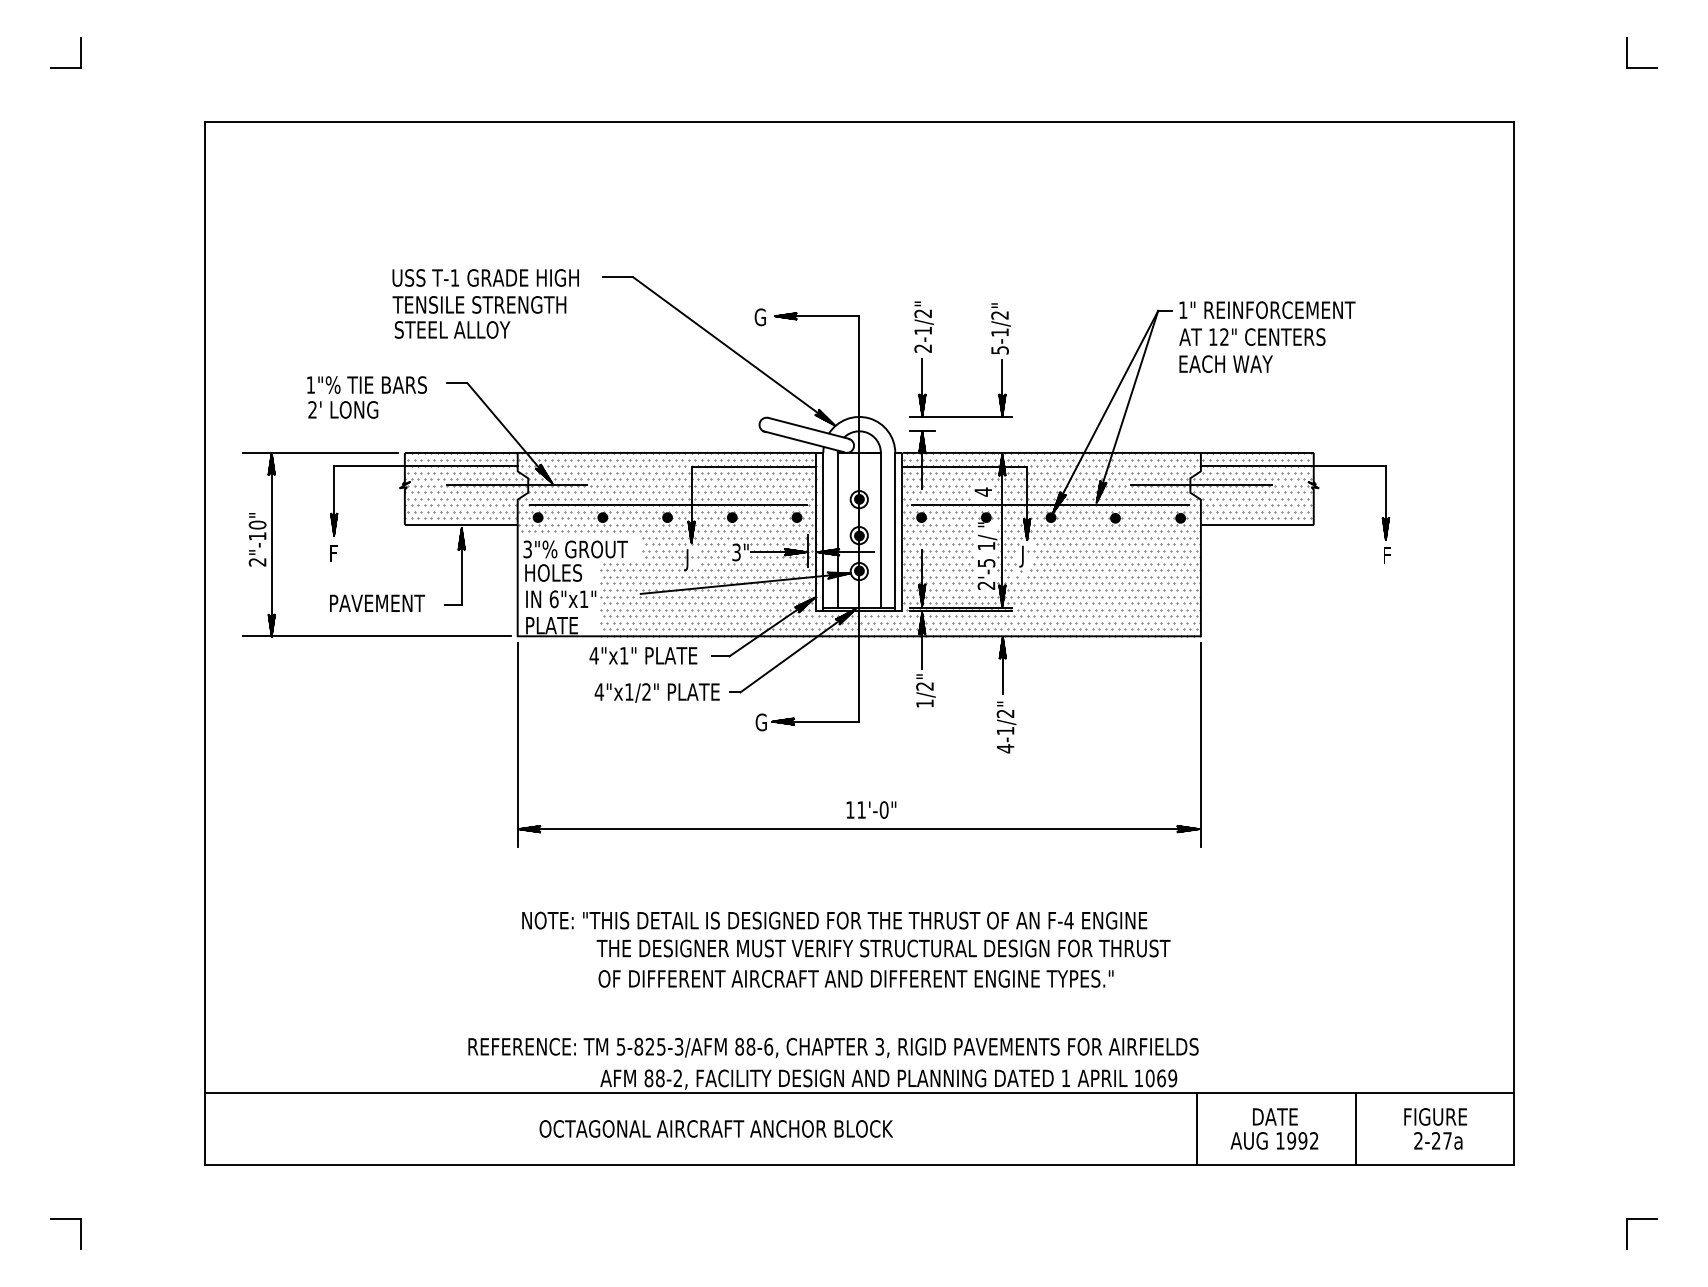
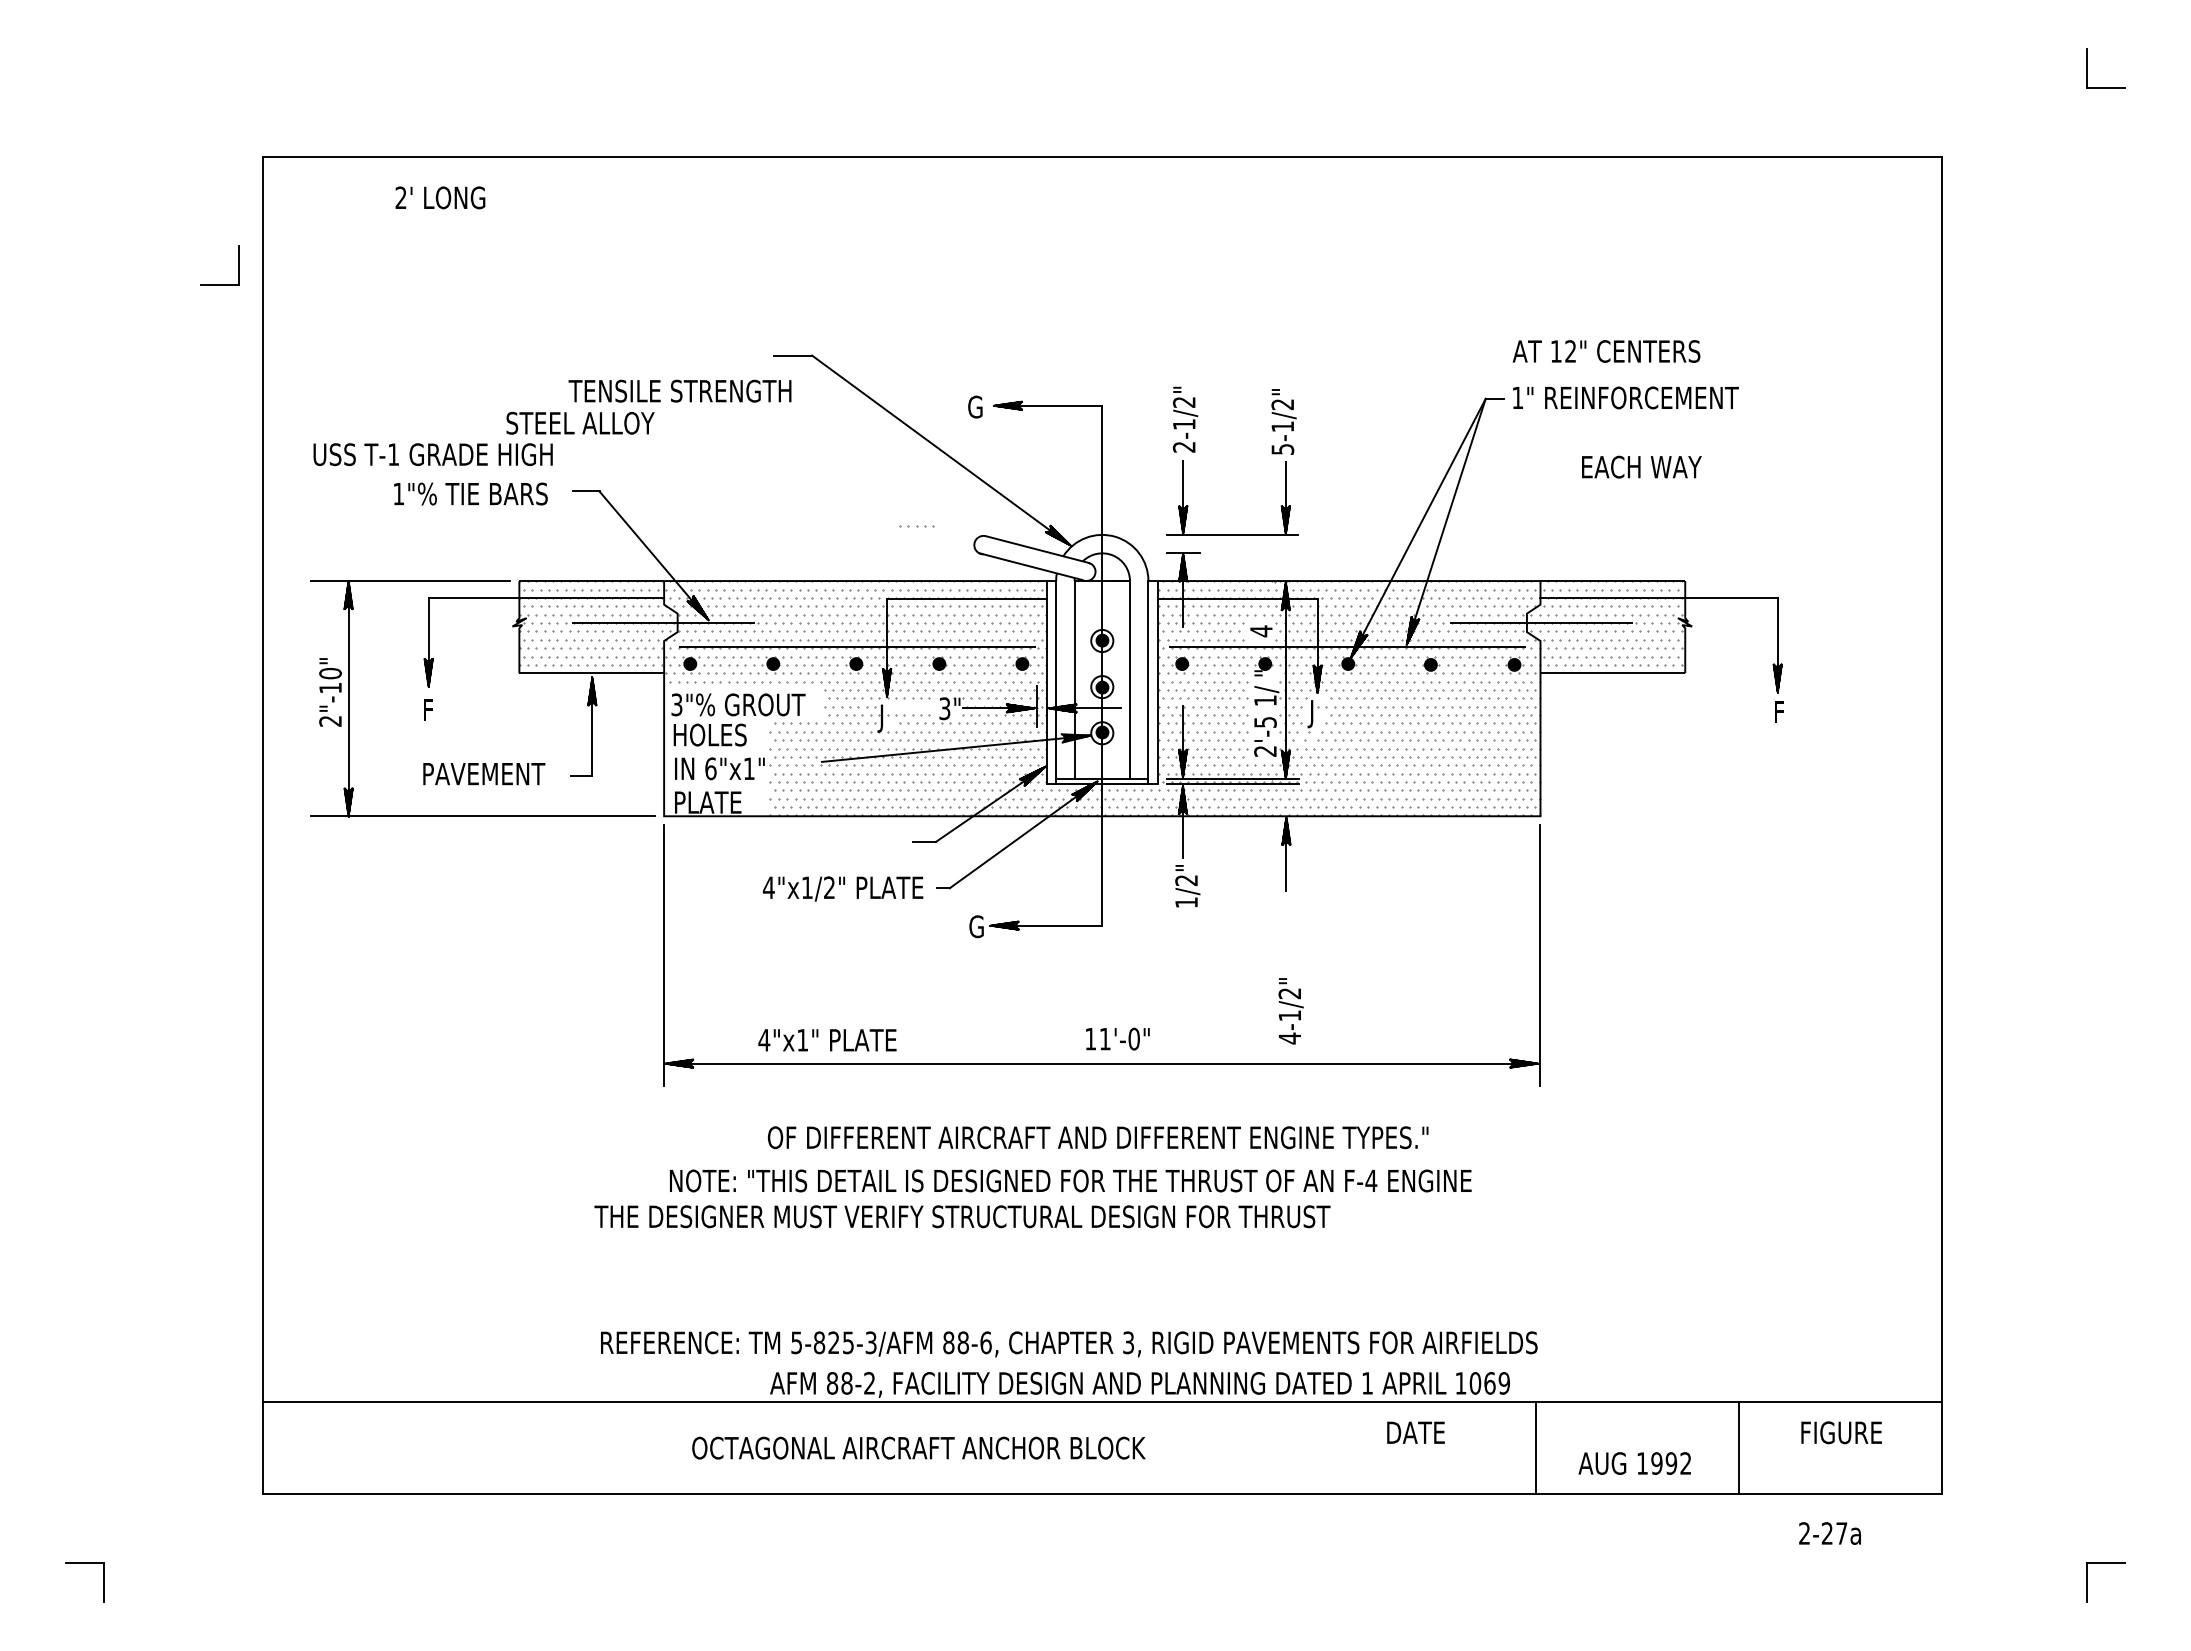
part: (80, 53) -> (238, 265), moved
text: (485, 277) -> (432, 454), moved
text: (479, 304) -> (679, 390), moved
text: (1252, 337) -> (1606, 351), moved
text: (1225, 363) -> (1641, 466), moved
text: (343, 409) -> (440, 197), moved
part: (714, 551) -> (916, 526), moved
text: (643, 655) -> (827, 1040), moved
text: (1006, 727) -> (1290, 1011), moved
text: (883, 948) -> (962, 1216), moved
text: (855, 978) -> (1097, 1137), moved
text: (1274, 1116) -> (1415, 1432), moved
text: (1437, 1140) -> (1829, 1533), moved

